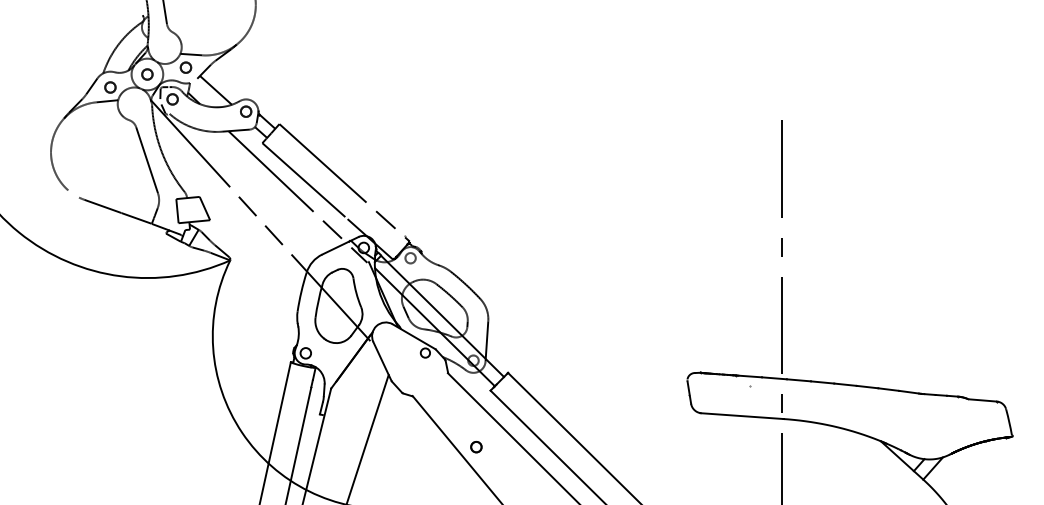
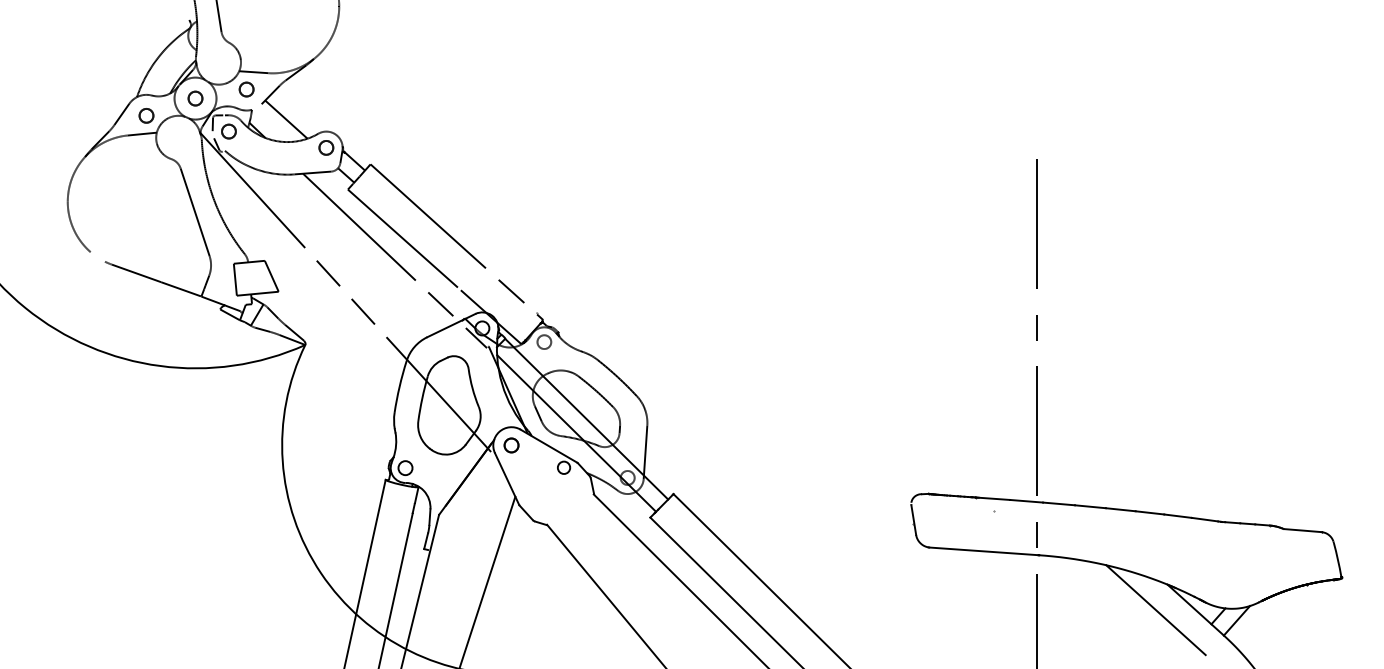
circle: (476, 447) -> (511, 445), moved
line: (871, 460) -> (1155, 610), added

